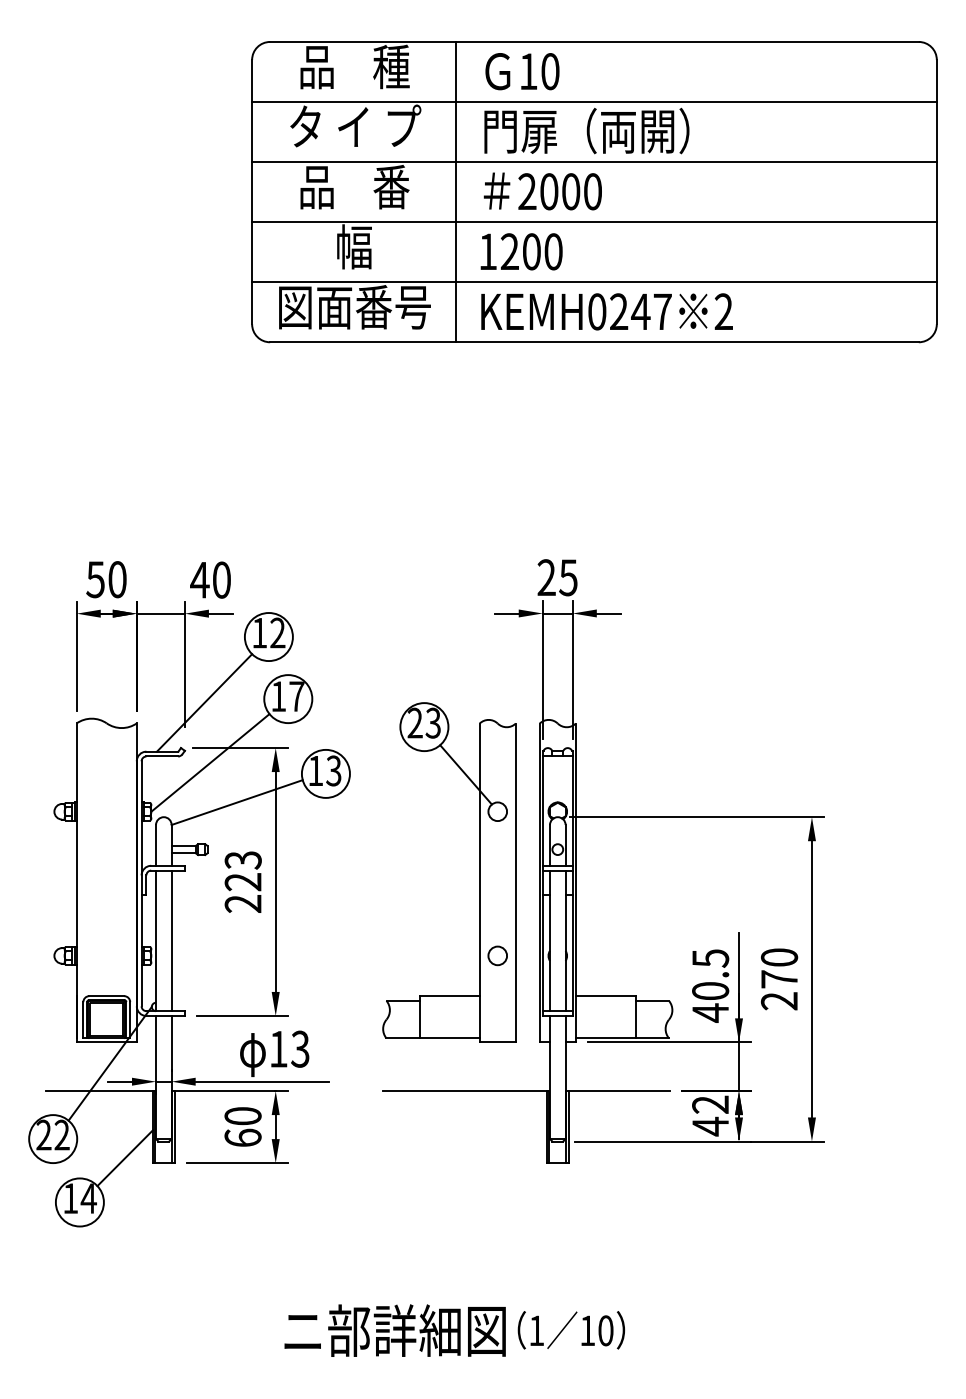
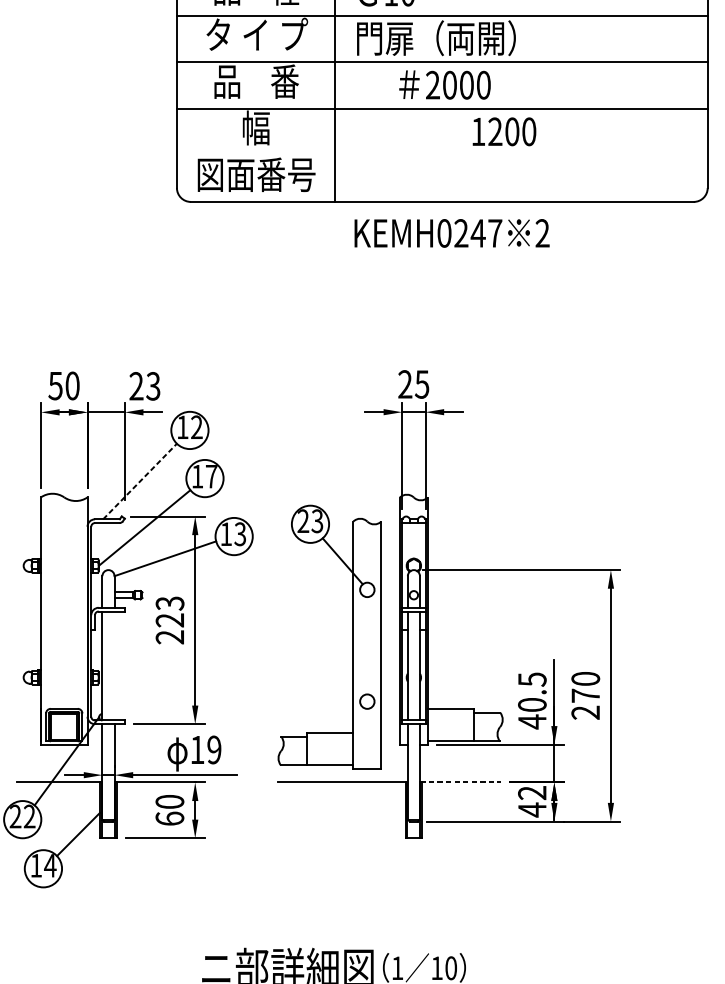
text: (542, 191) -> (444, 85), moved
text: (521, 251) -> (504, 131), moved
line: (594, 282) -> (442, 155), removed
text: (606, 311) -> (451, 233), moved
text: (210, 579) -> (144, 385), 40 -> 23
line: (204, 702) -> (140, 481), solid -> dashed
part: (479, 872) -> (353, 637), moved
line: (171, 940) -> (114, 665), removed
text: (300, 1048) -> (214, 749), 13 -> 19
line: (618, 1091) -> (460, 782), solid -> dashed

